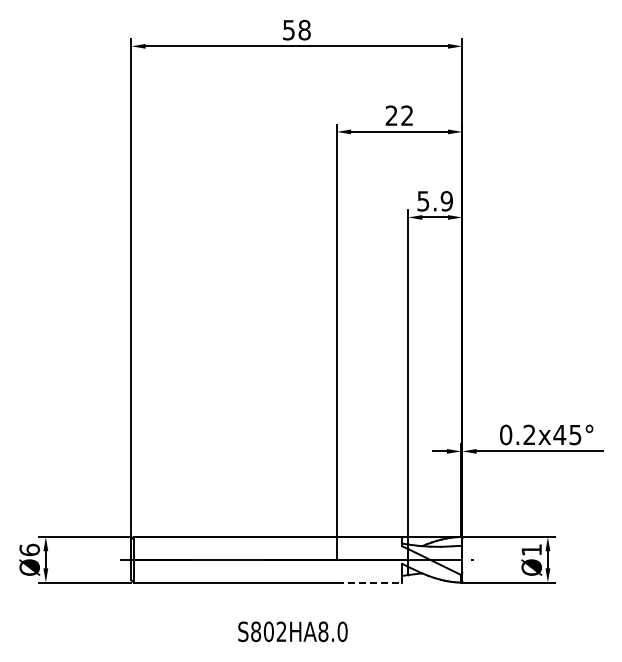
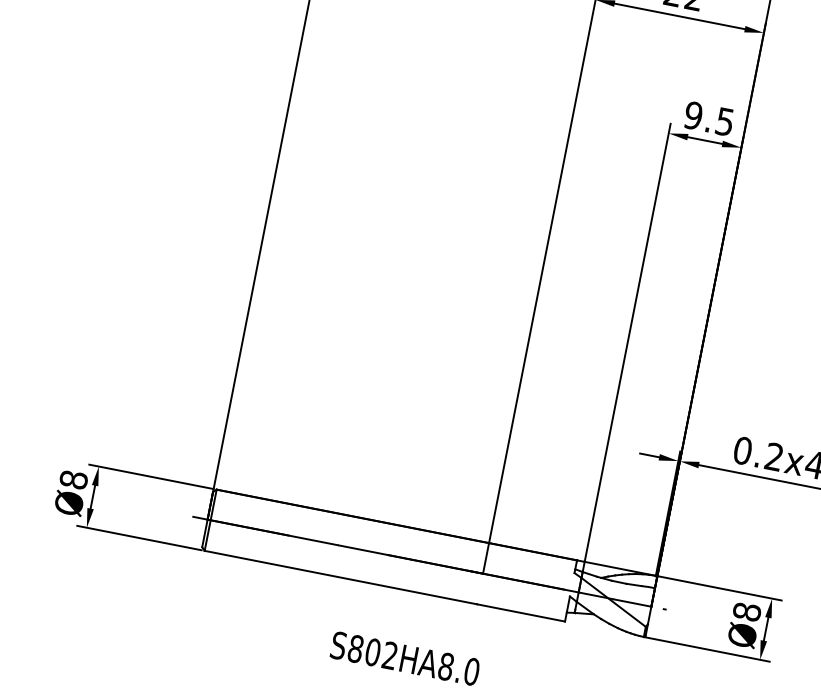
text: (434, 201) -> (708, 118), 5.9 -> 9.5
text: (29, 549) -> (73, 479), Ø6 -> Ø8
text: (531, 550) -> (746, 612), Ø1 -> Ø8
line: (369, 582) -> (520, 612), dashed -> solid

